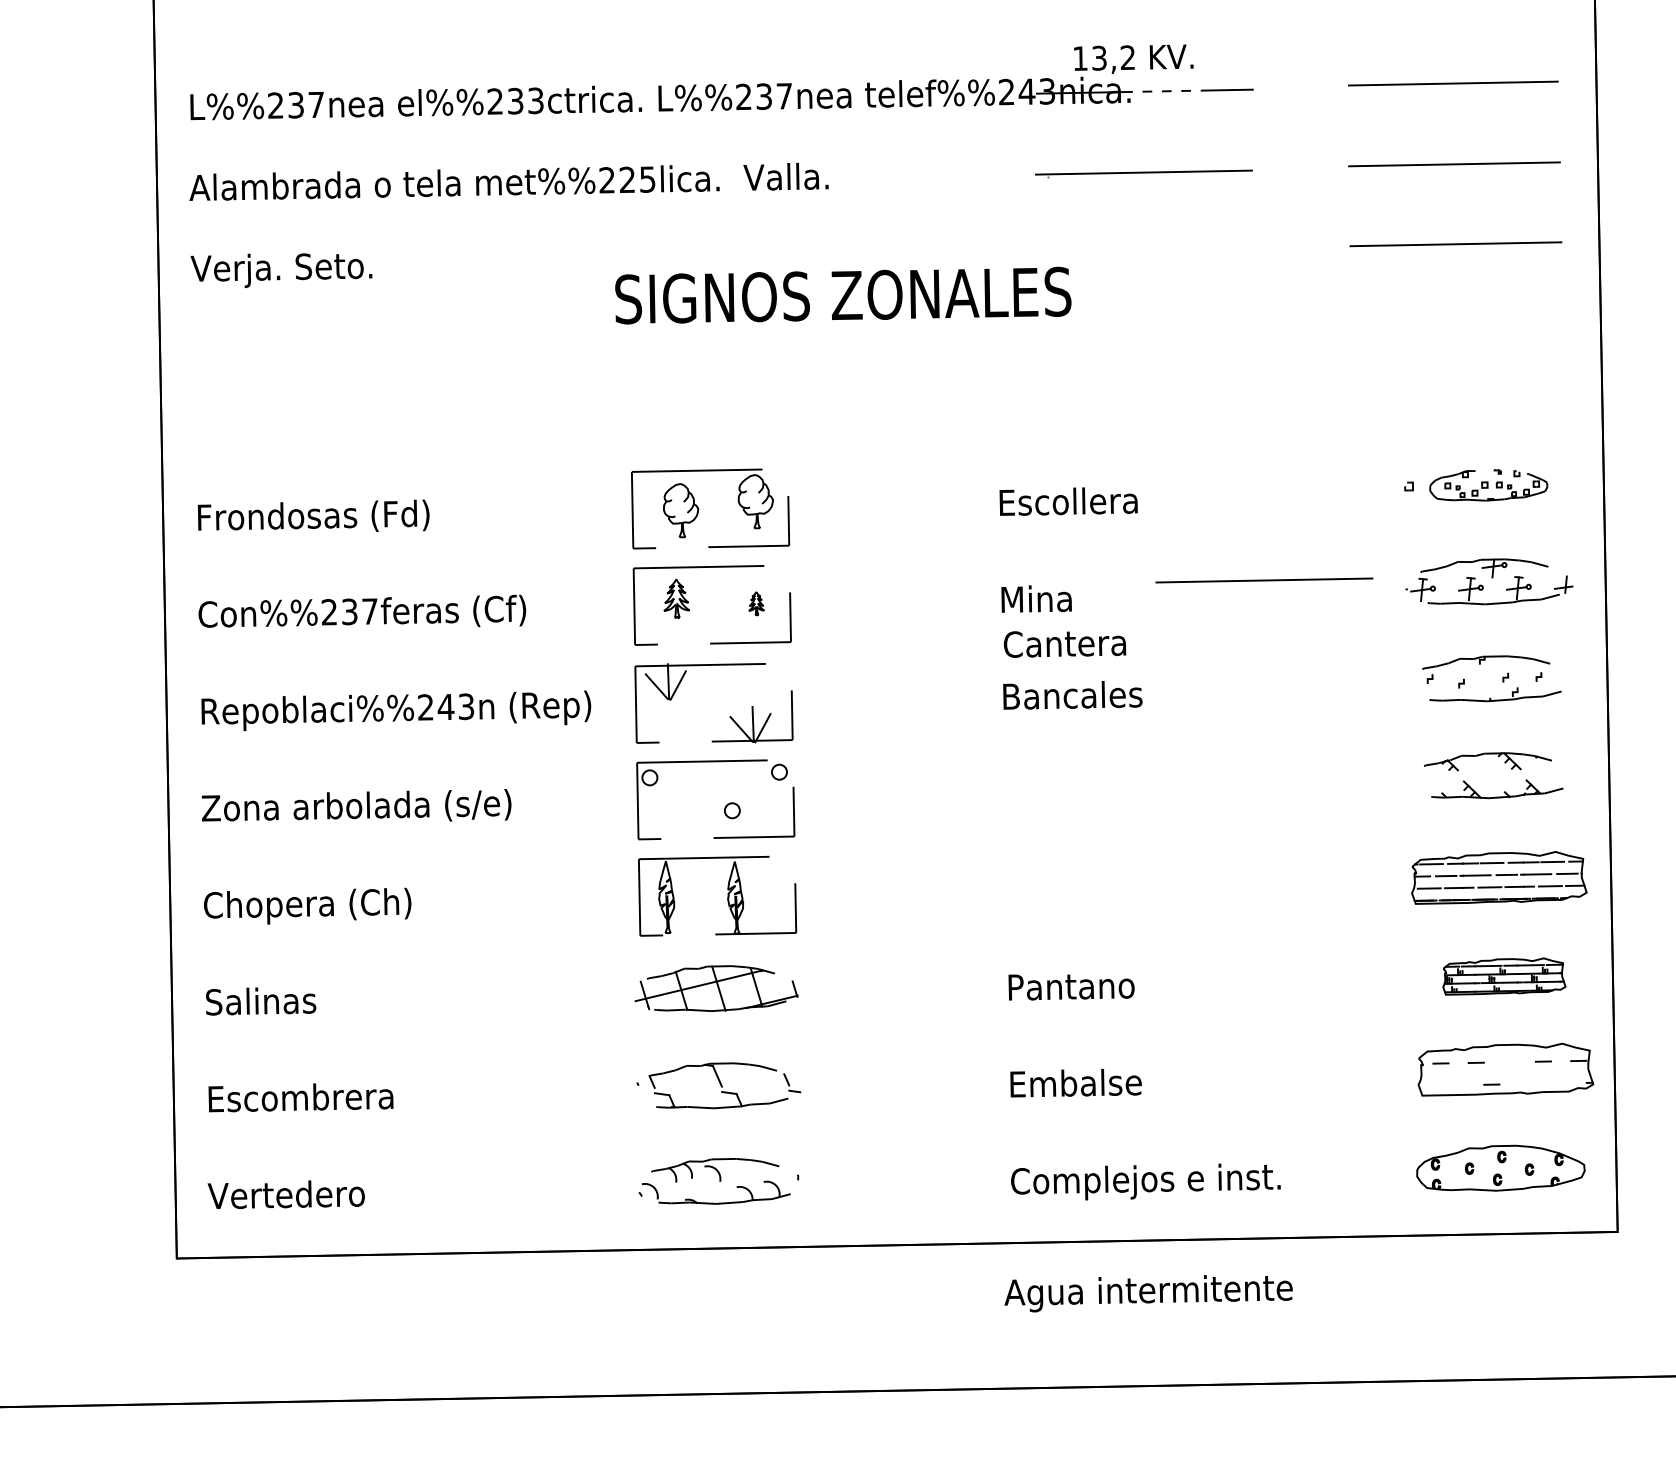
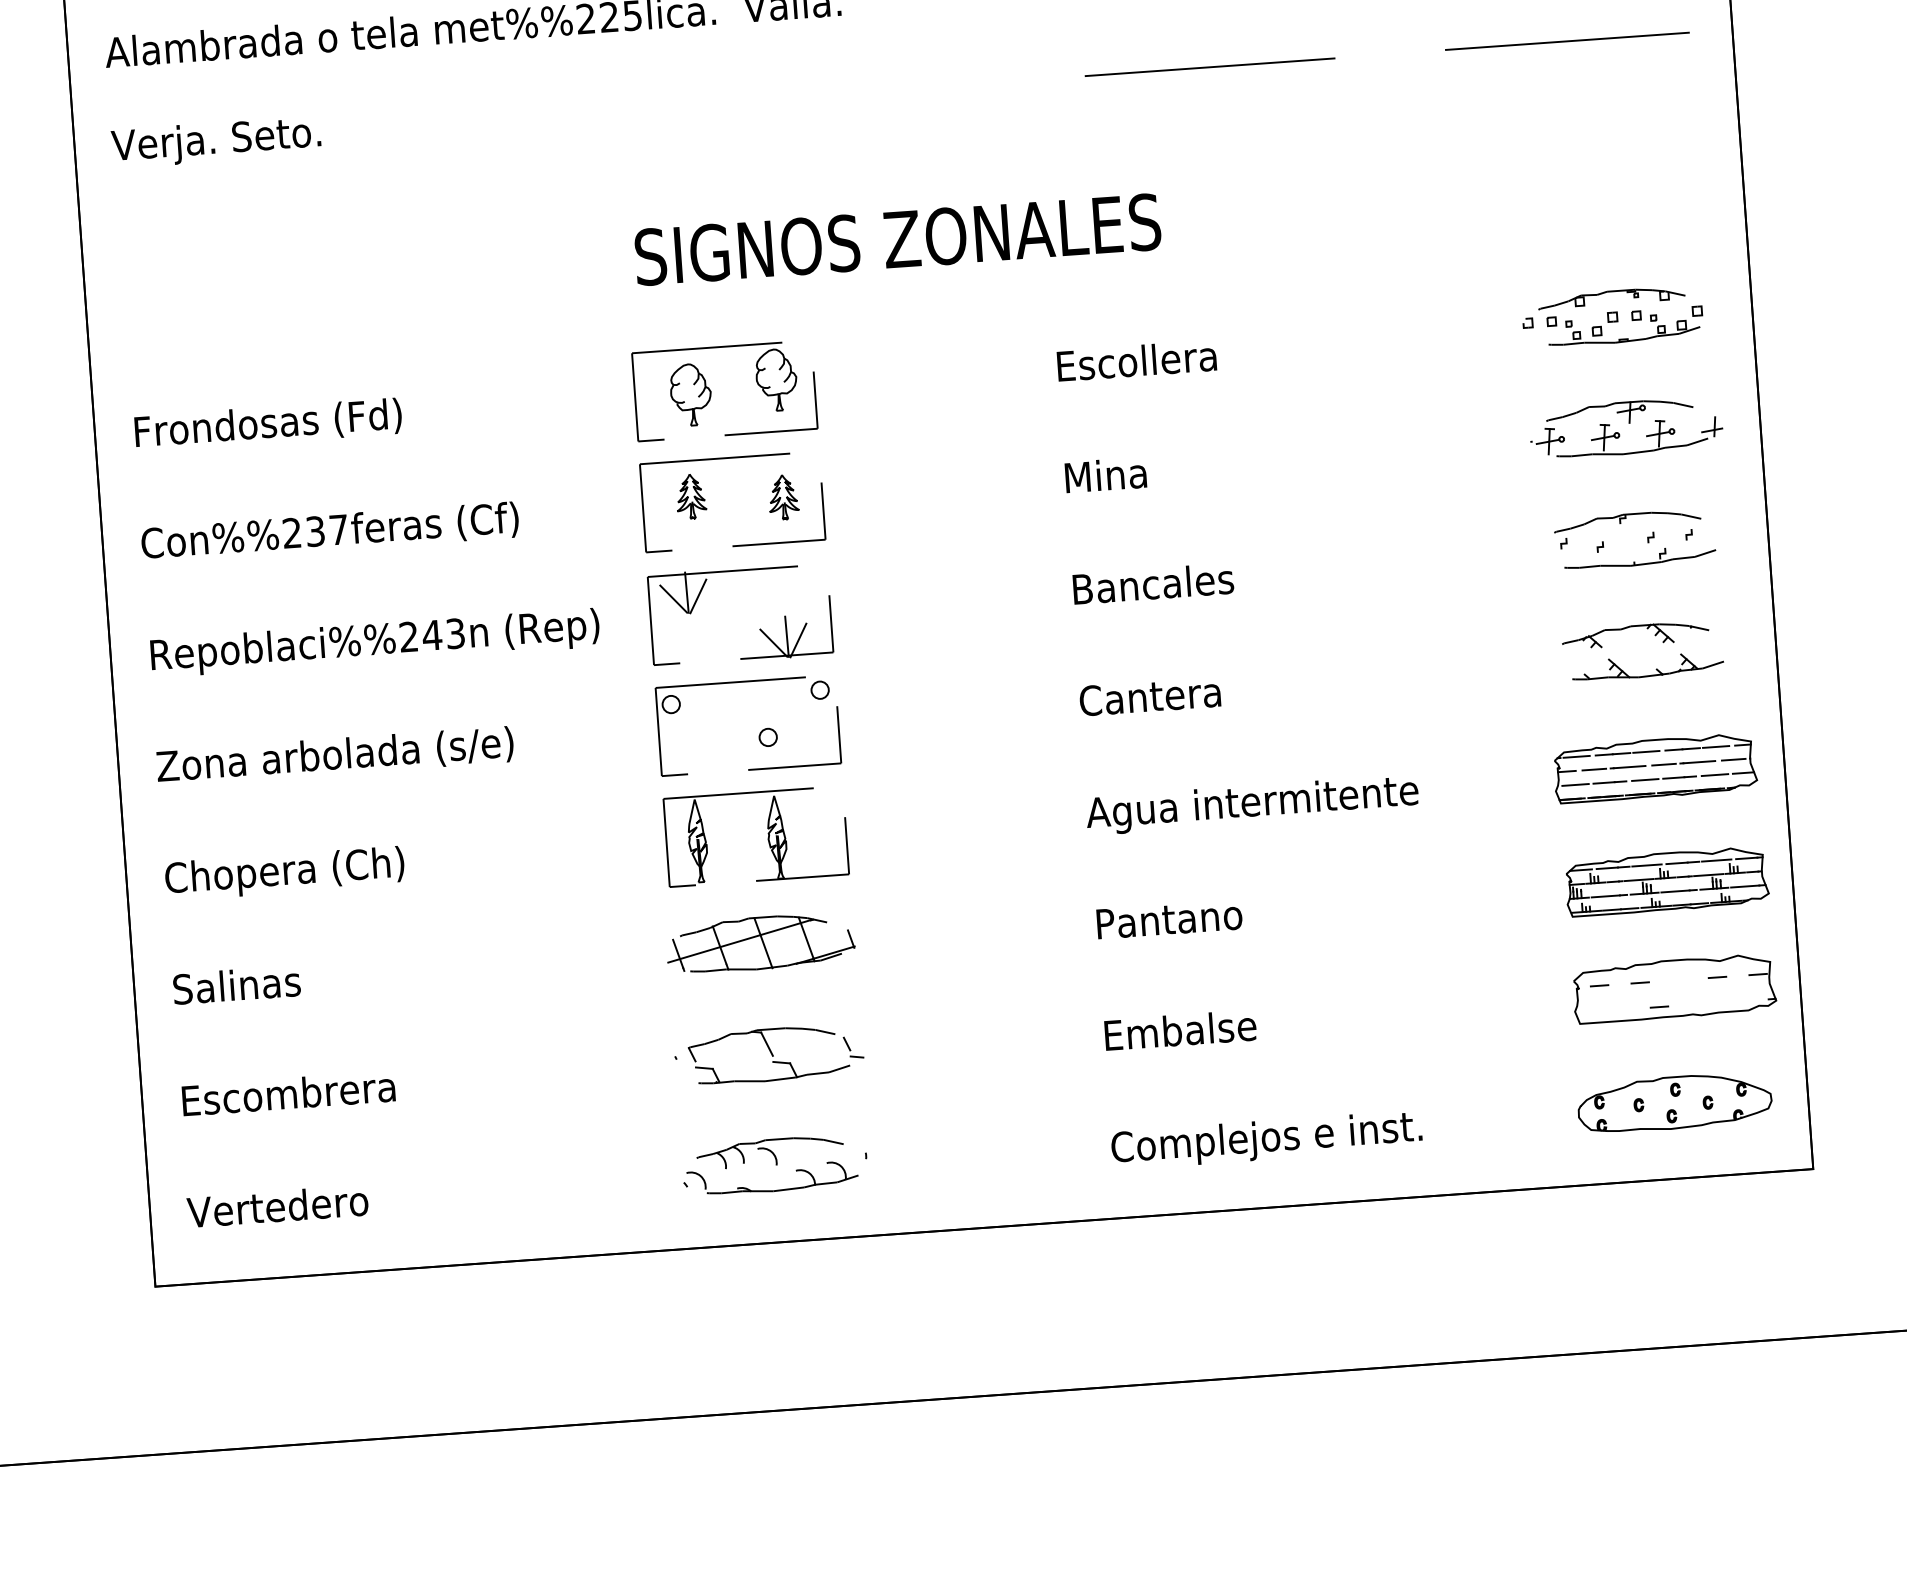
text: (843, 295) -> (898, 239), moved
part: (1489, 484) -> (1620, 315), size x1.43
line: (1264, 580) -> (1210, 67), moved
part: (756, 603) -> (783, 497), size x1.67
text: (1064, 644) -> (1149, 697), moved
part: (1504, 976) -> (1667, 881), size x1.43
text: (1148, 1293) -> (1252, 805), moved

